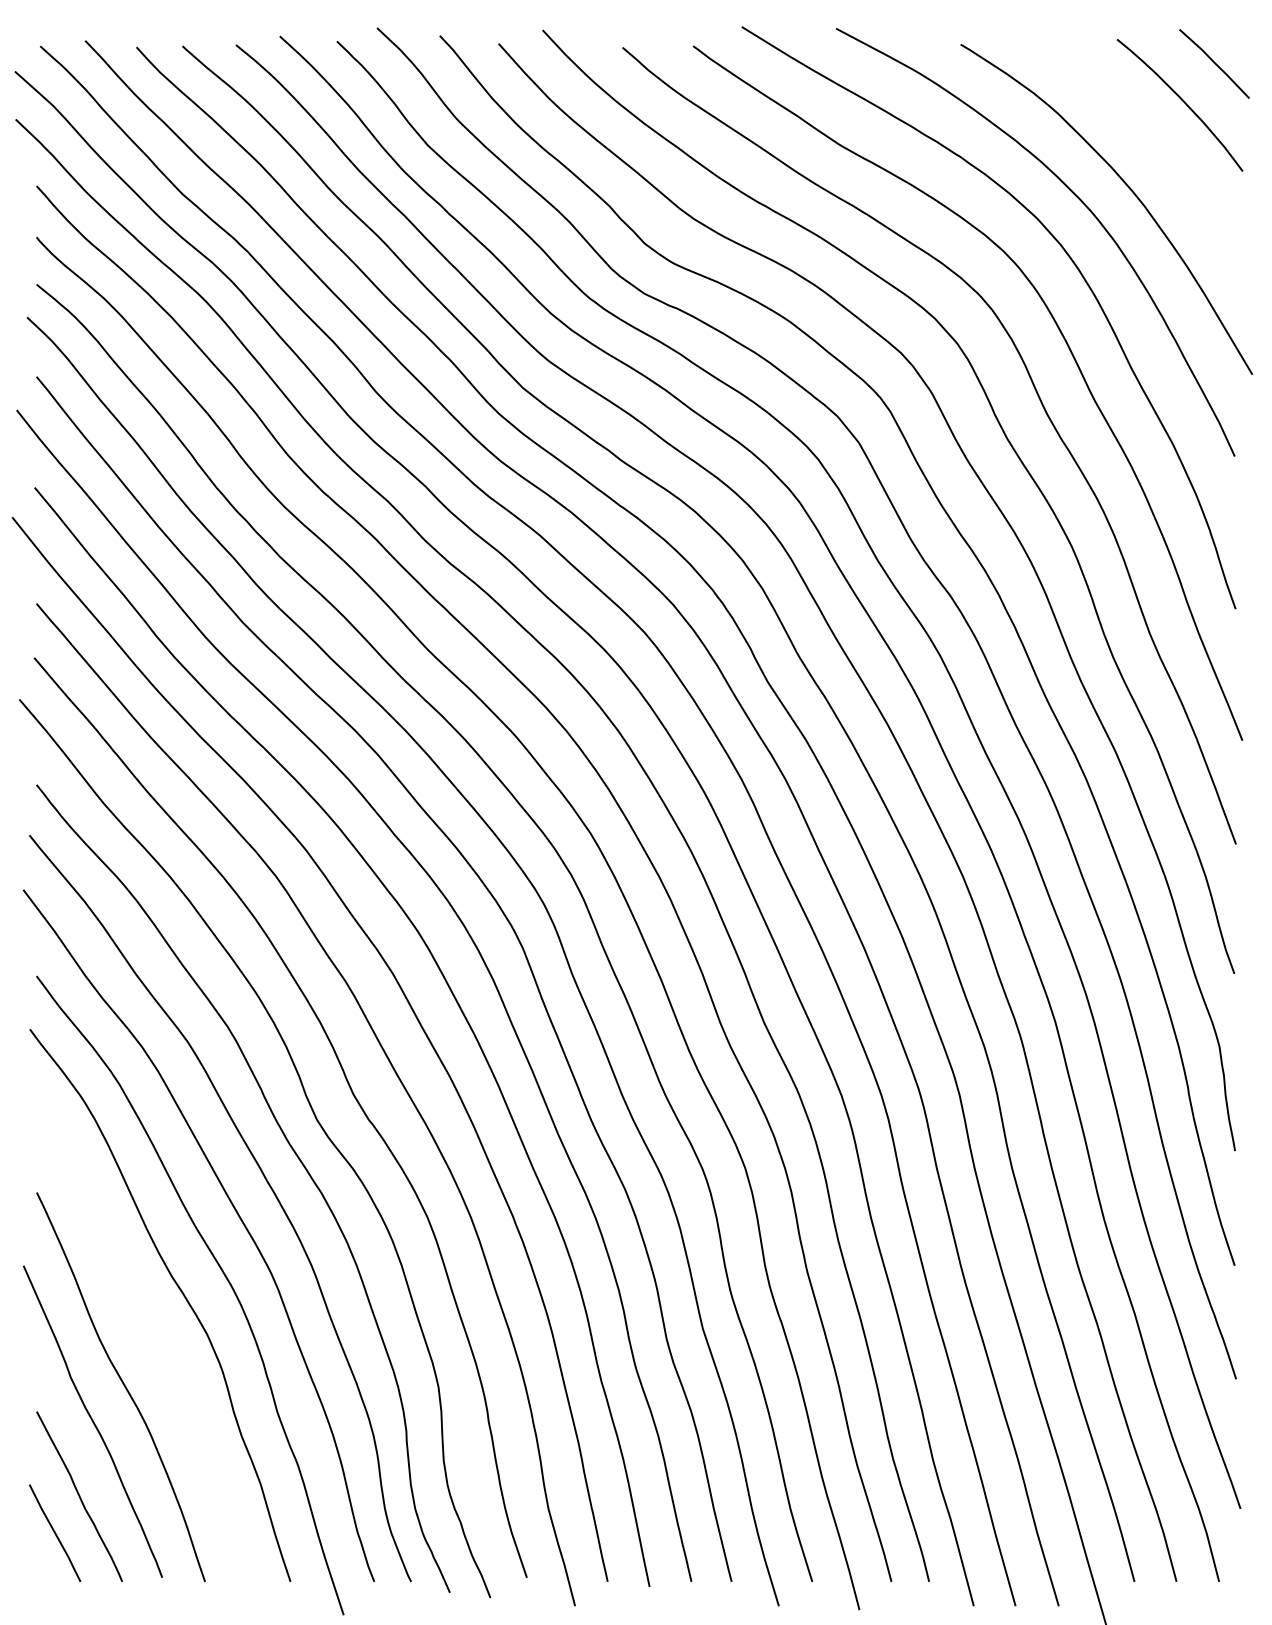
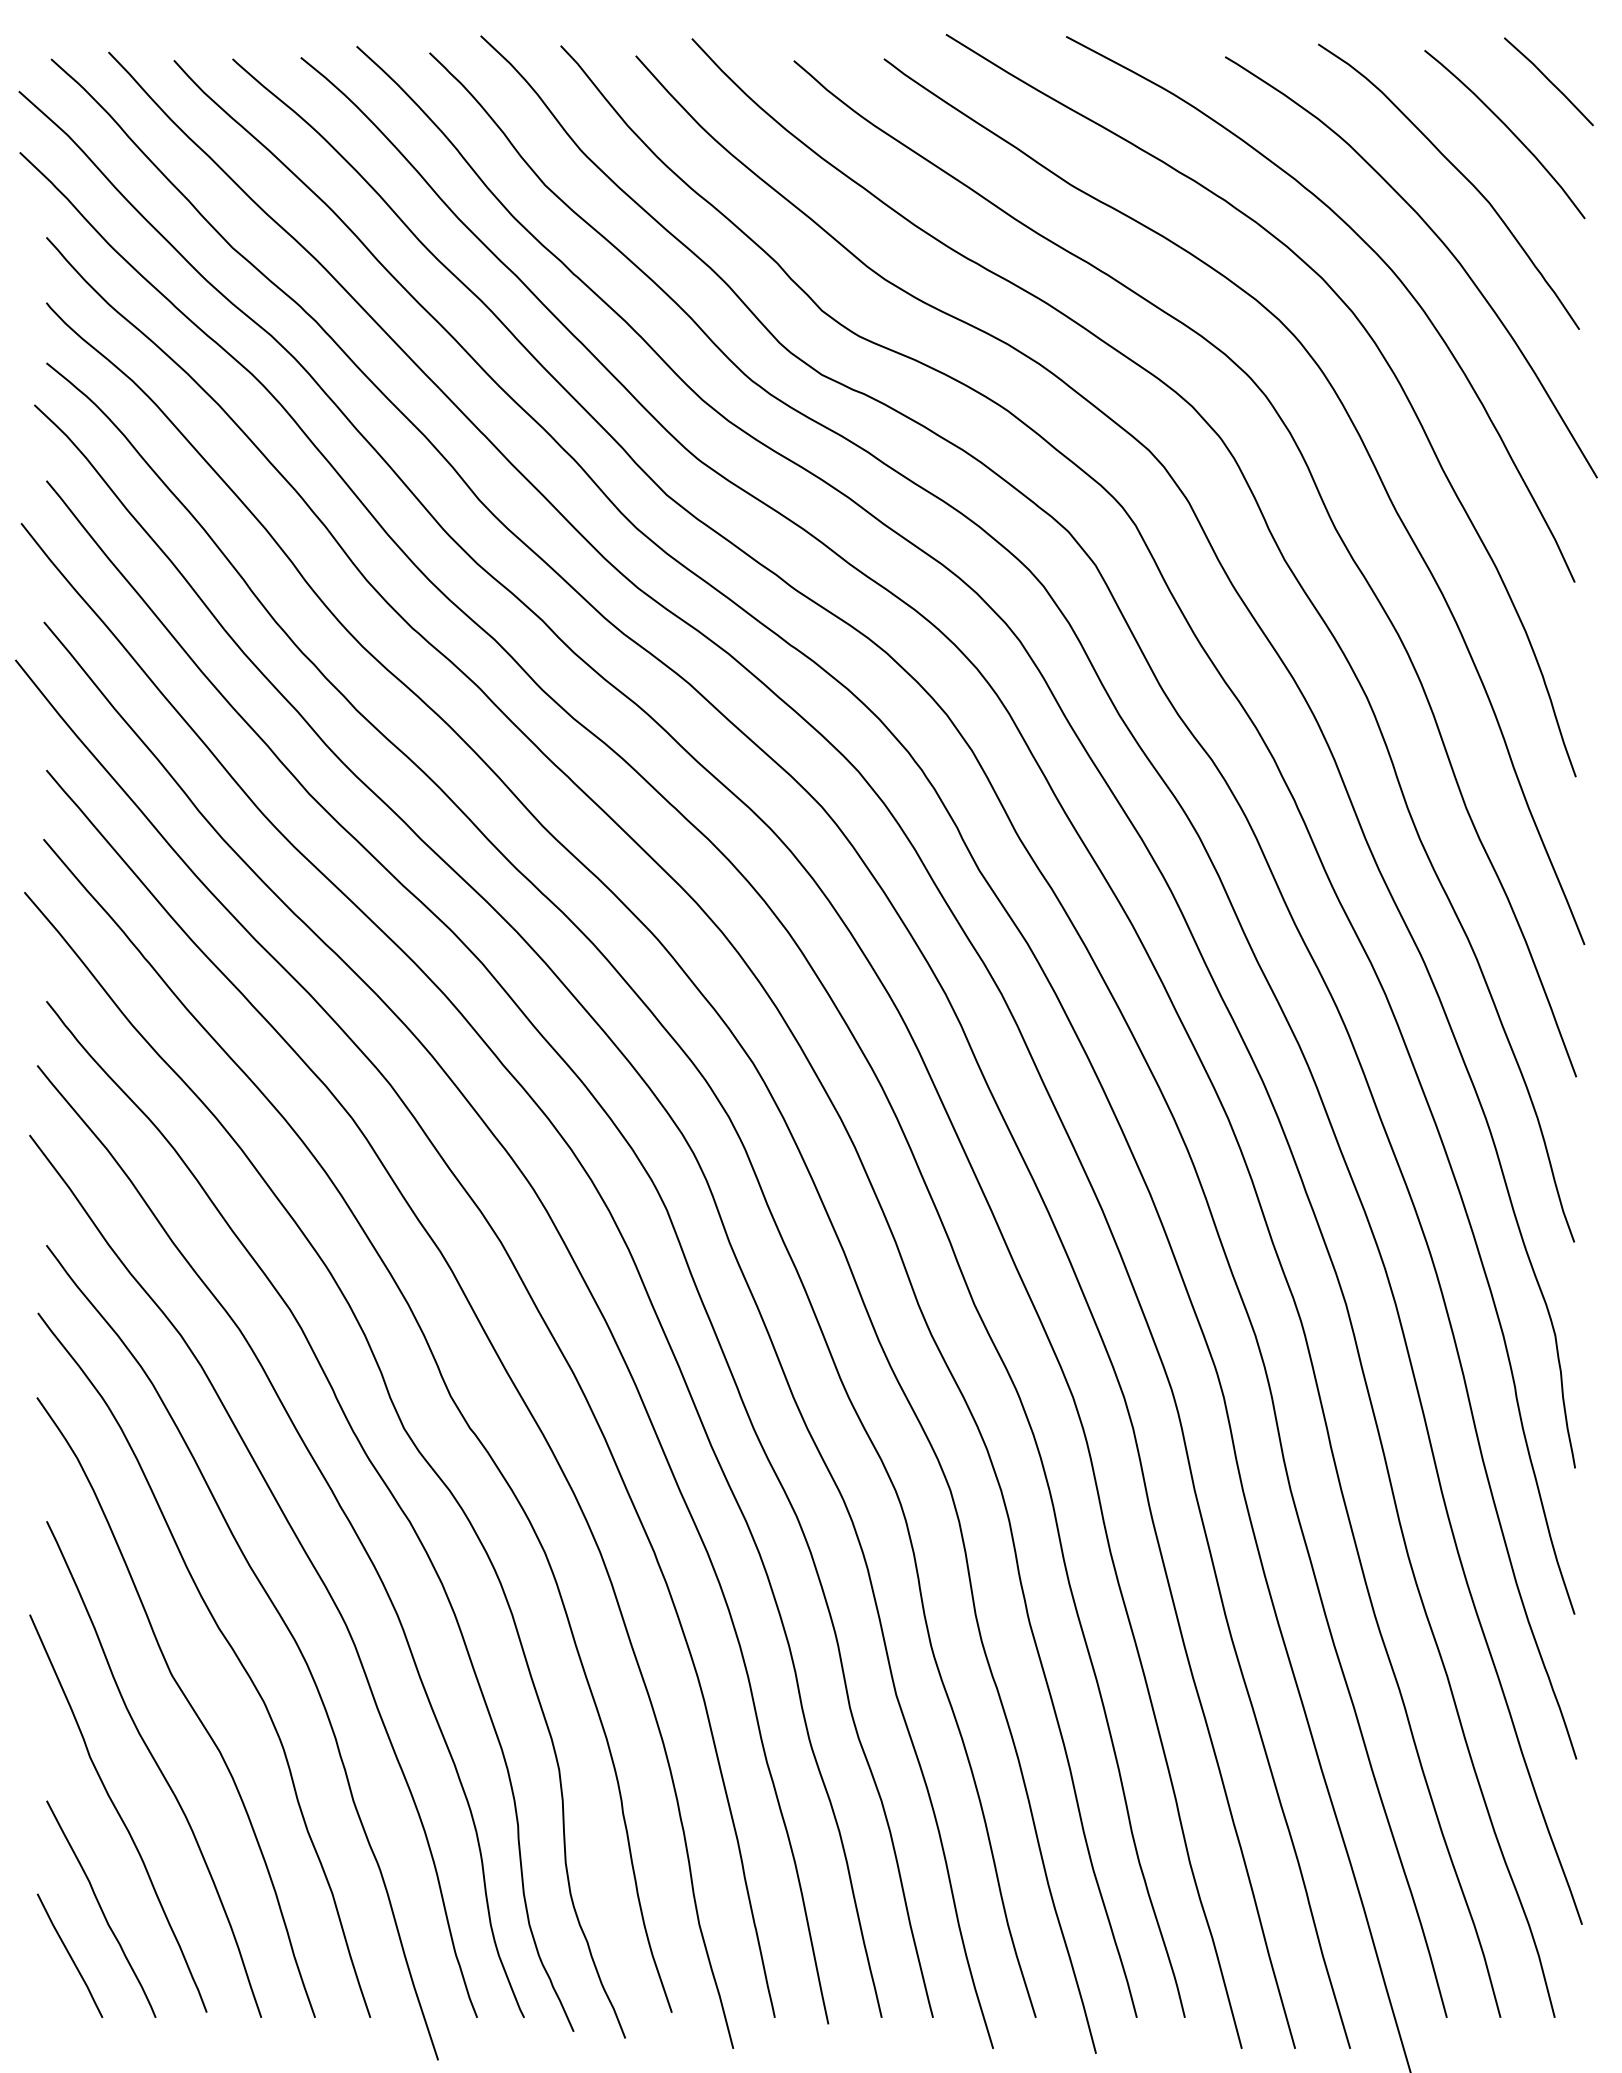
curve: (1145, 135) -> (1460, 173), added
curve: (147, 1334) -> (187, 1702), added

